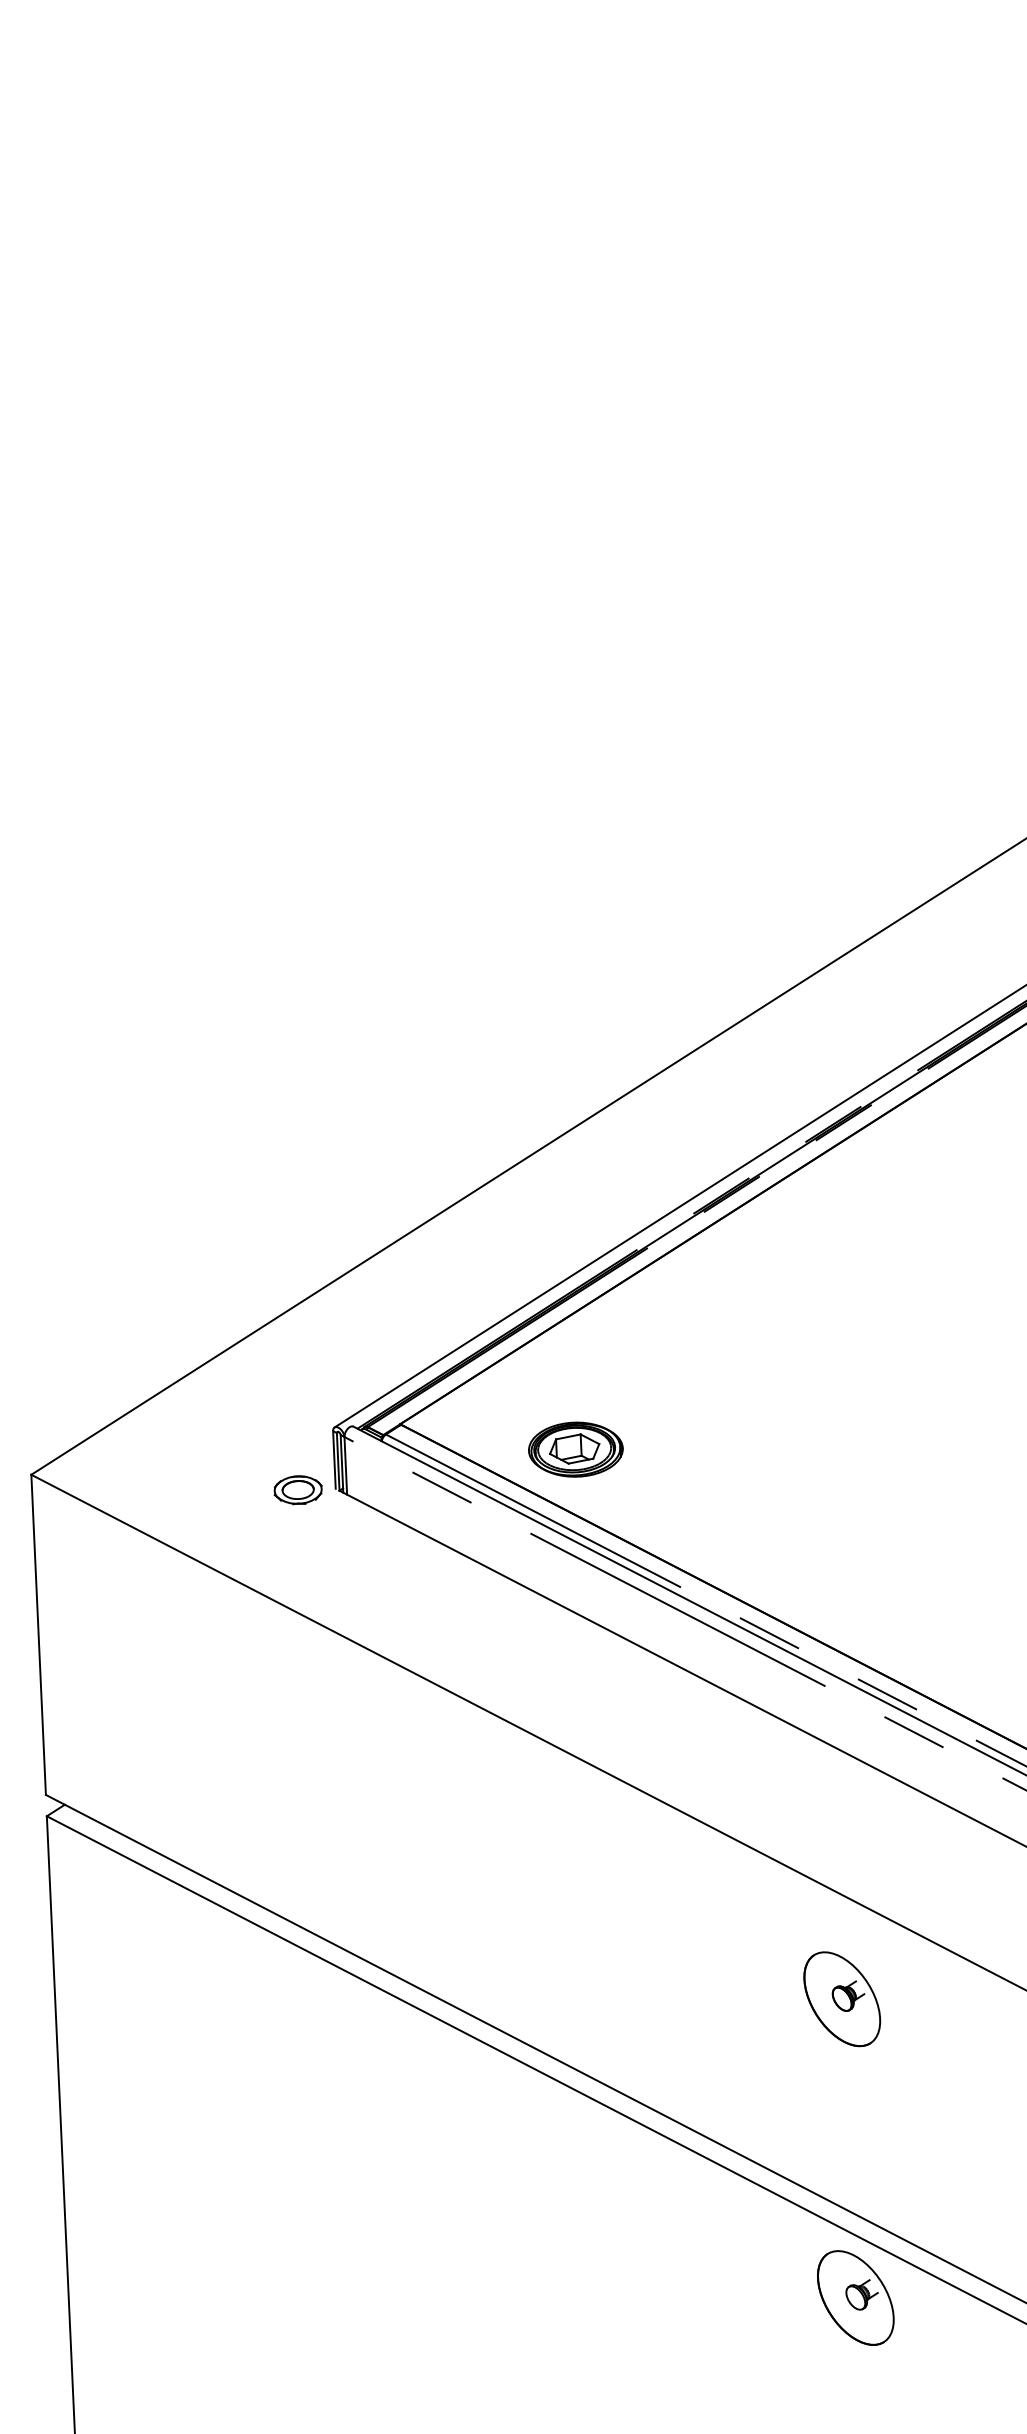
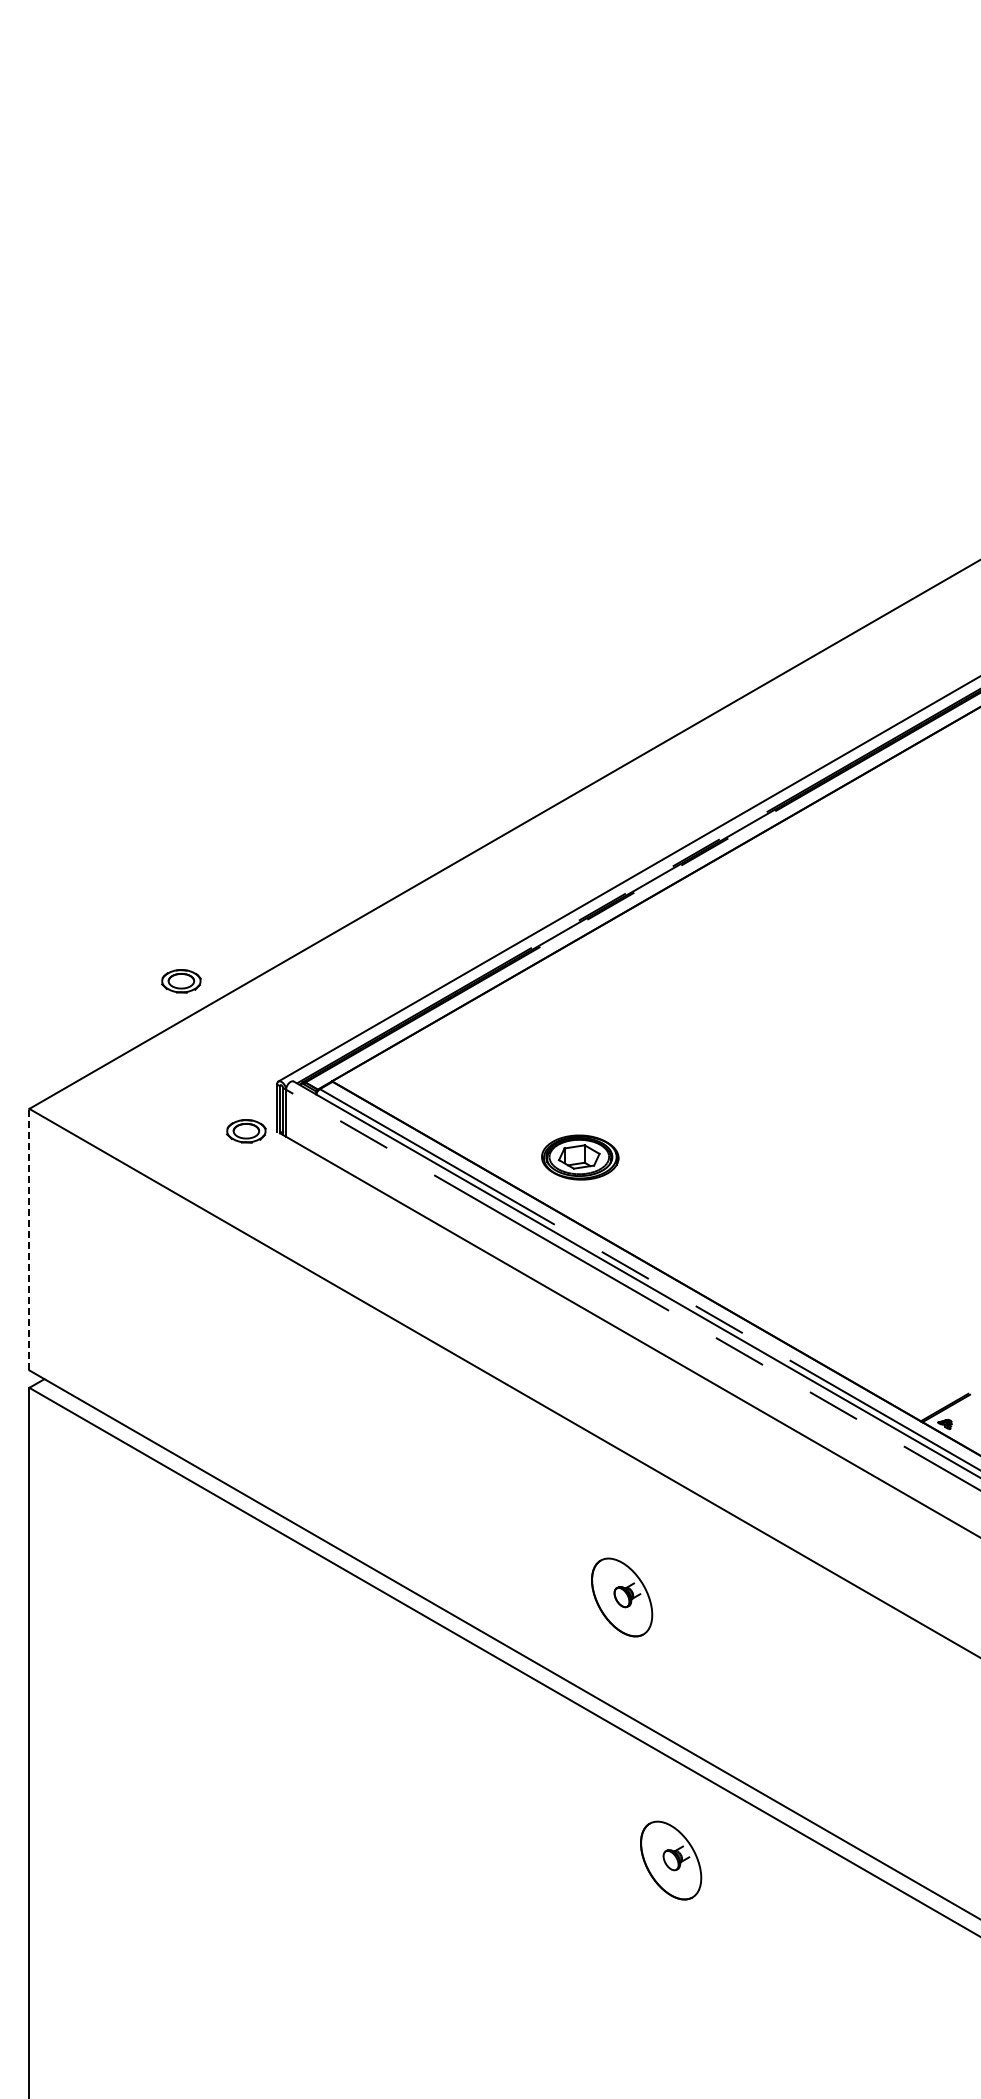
part: (210, 1310) -> (181, 981), added
part: (576, 1449) -> (580, 1157), moved
line: (38, 1634) -> (29, 1239), solid -> dashed
part: (842, 1999) -> (622, 1597), moved
part: (856, 2297) -> (671, 1860), moved

